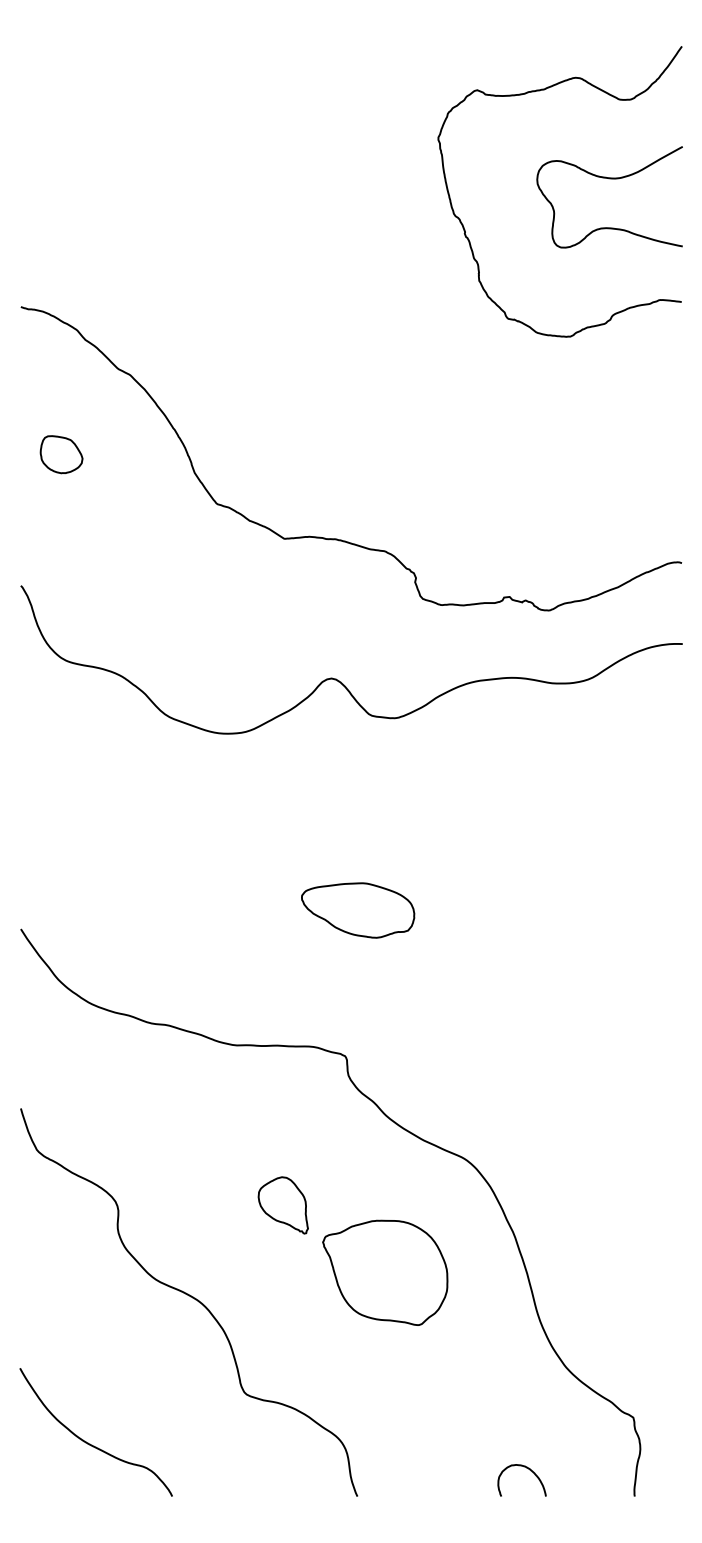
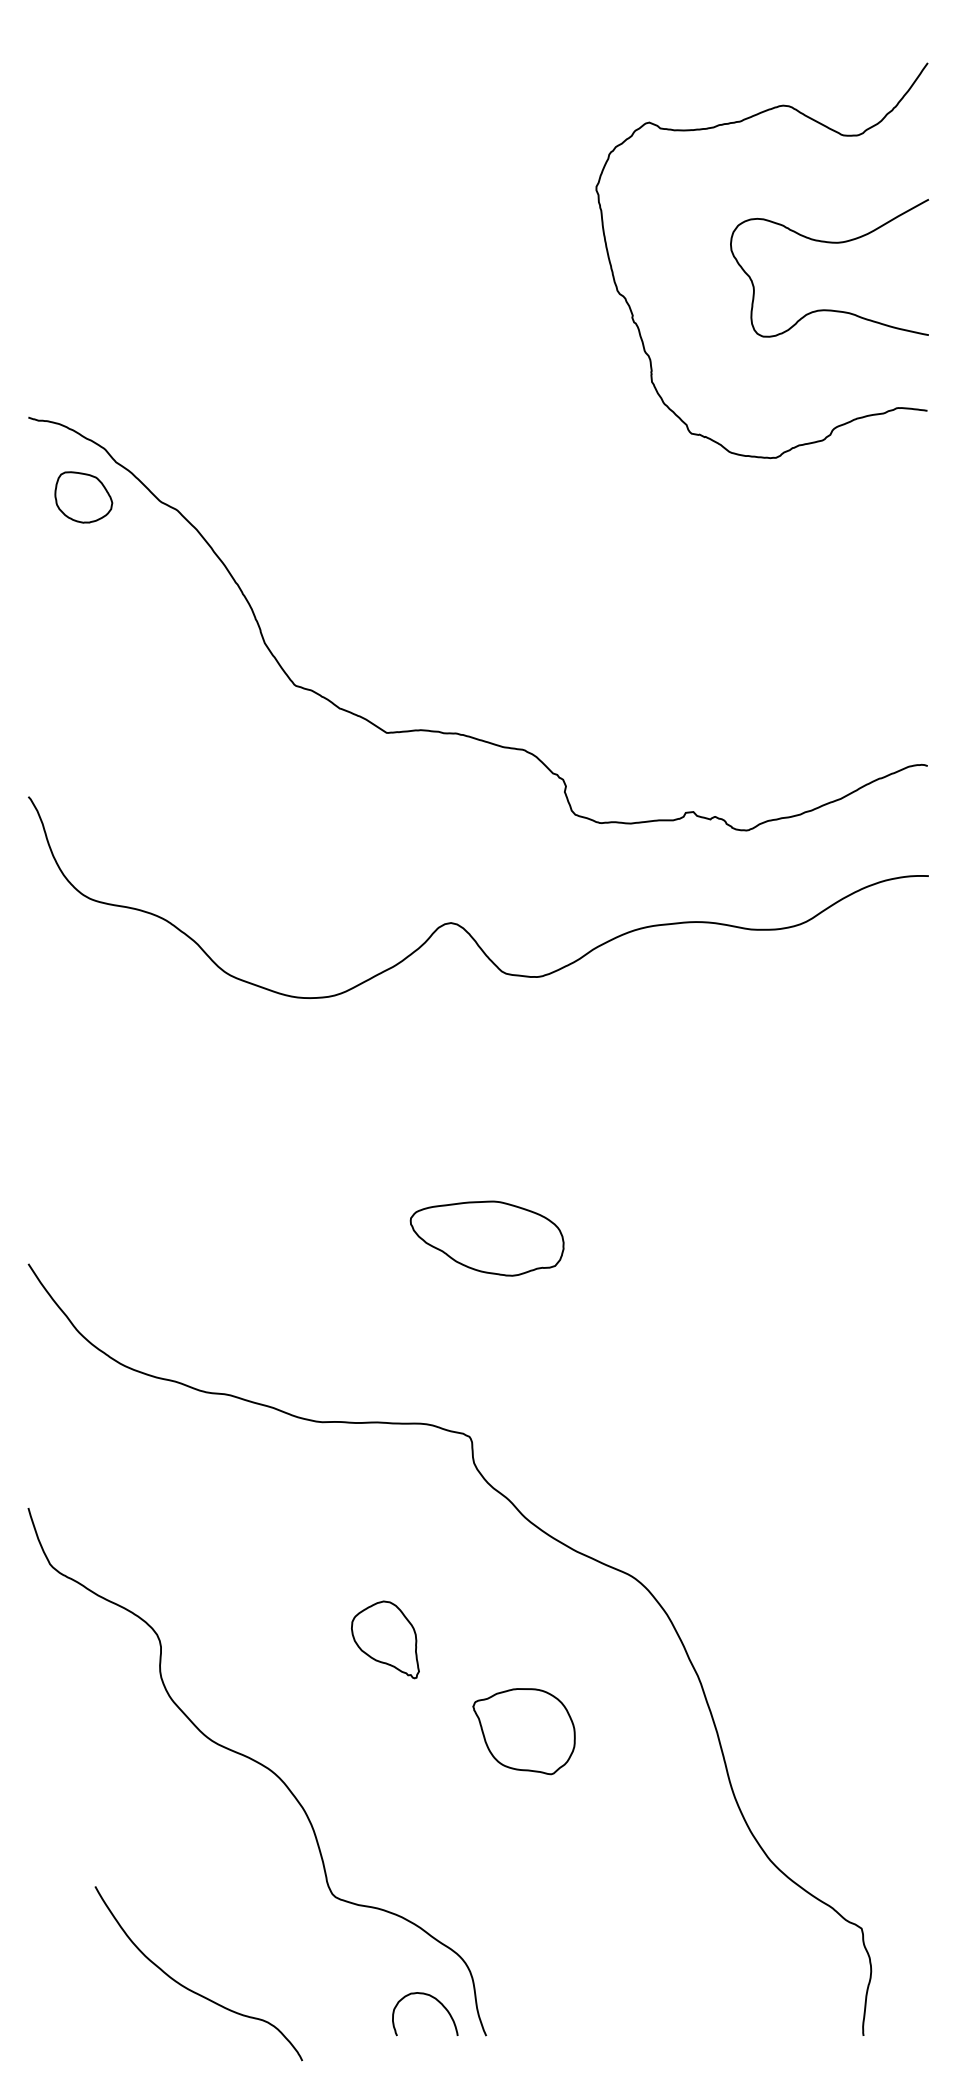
part: (61, 454) -> (83, 497), moved
part: (384, 1272) -> (523, 1731), size x0.6
curve: (90, 1444) -> (191, 1989), moved
curve: (531, 1471) -> (437, 2001), moved

